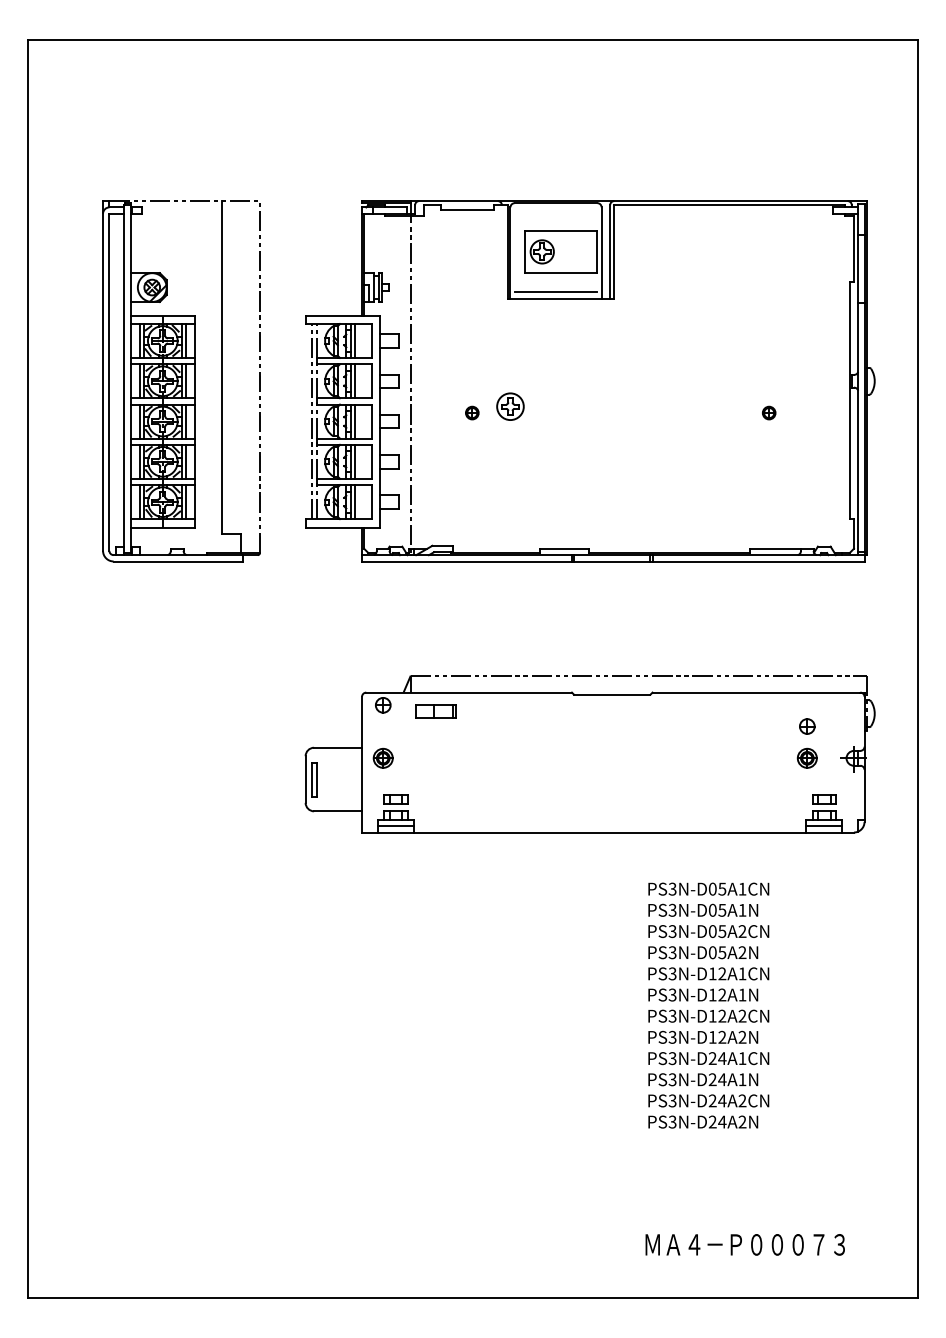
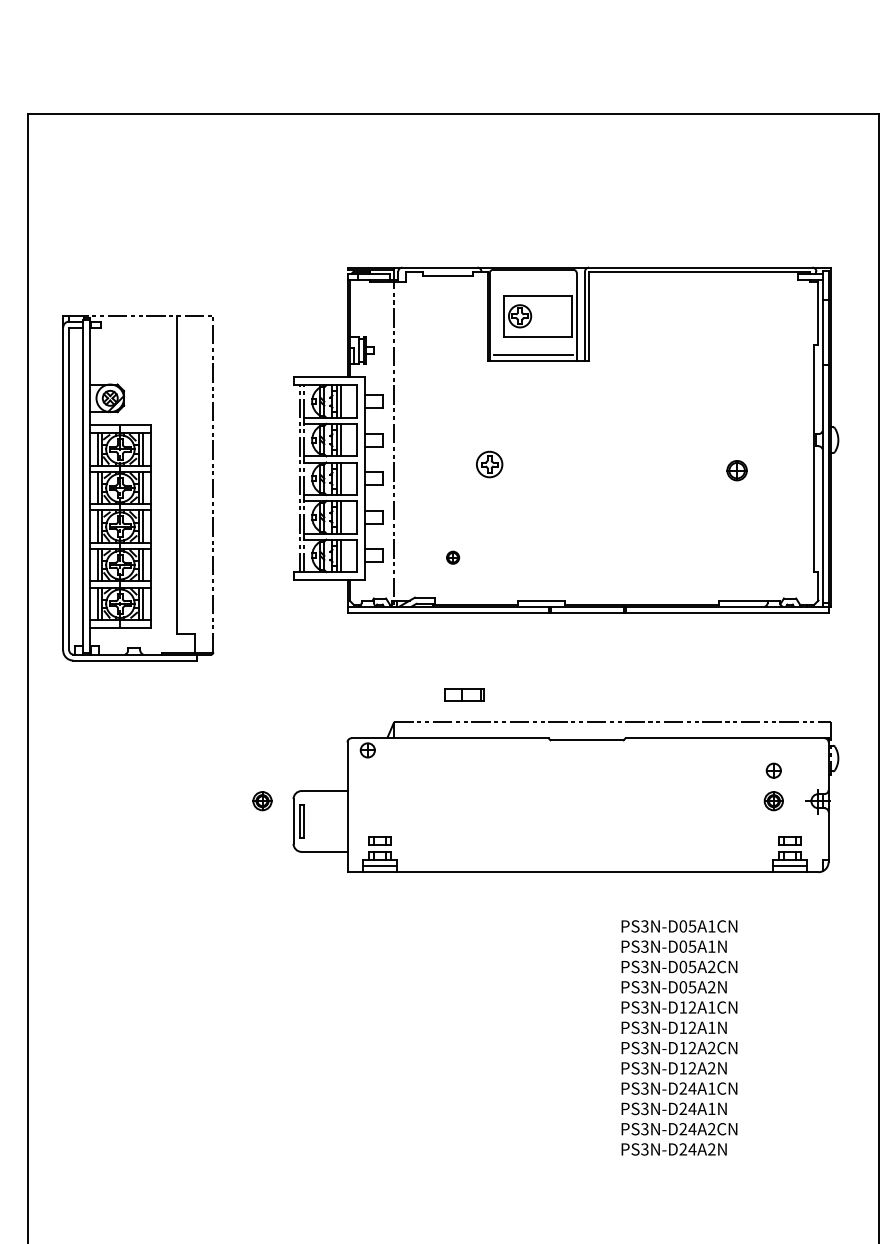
part: (181, 381) -> (138, 488), moved
part: (472, 412) -> (453, 557), moved
part: (769, 412) -> (737, 470), size x1.6
part: (435, 711) -> (463, 695), moved
part: (382, 757) -> (261, 800), moved

